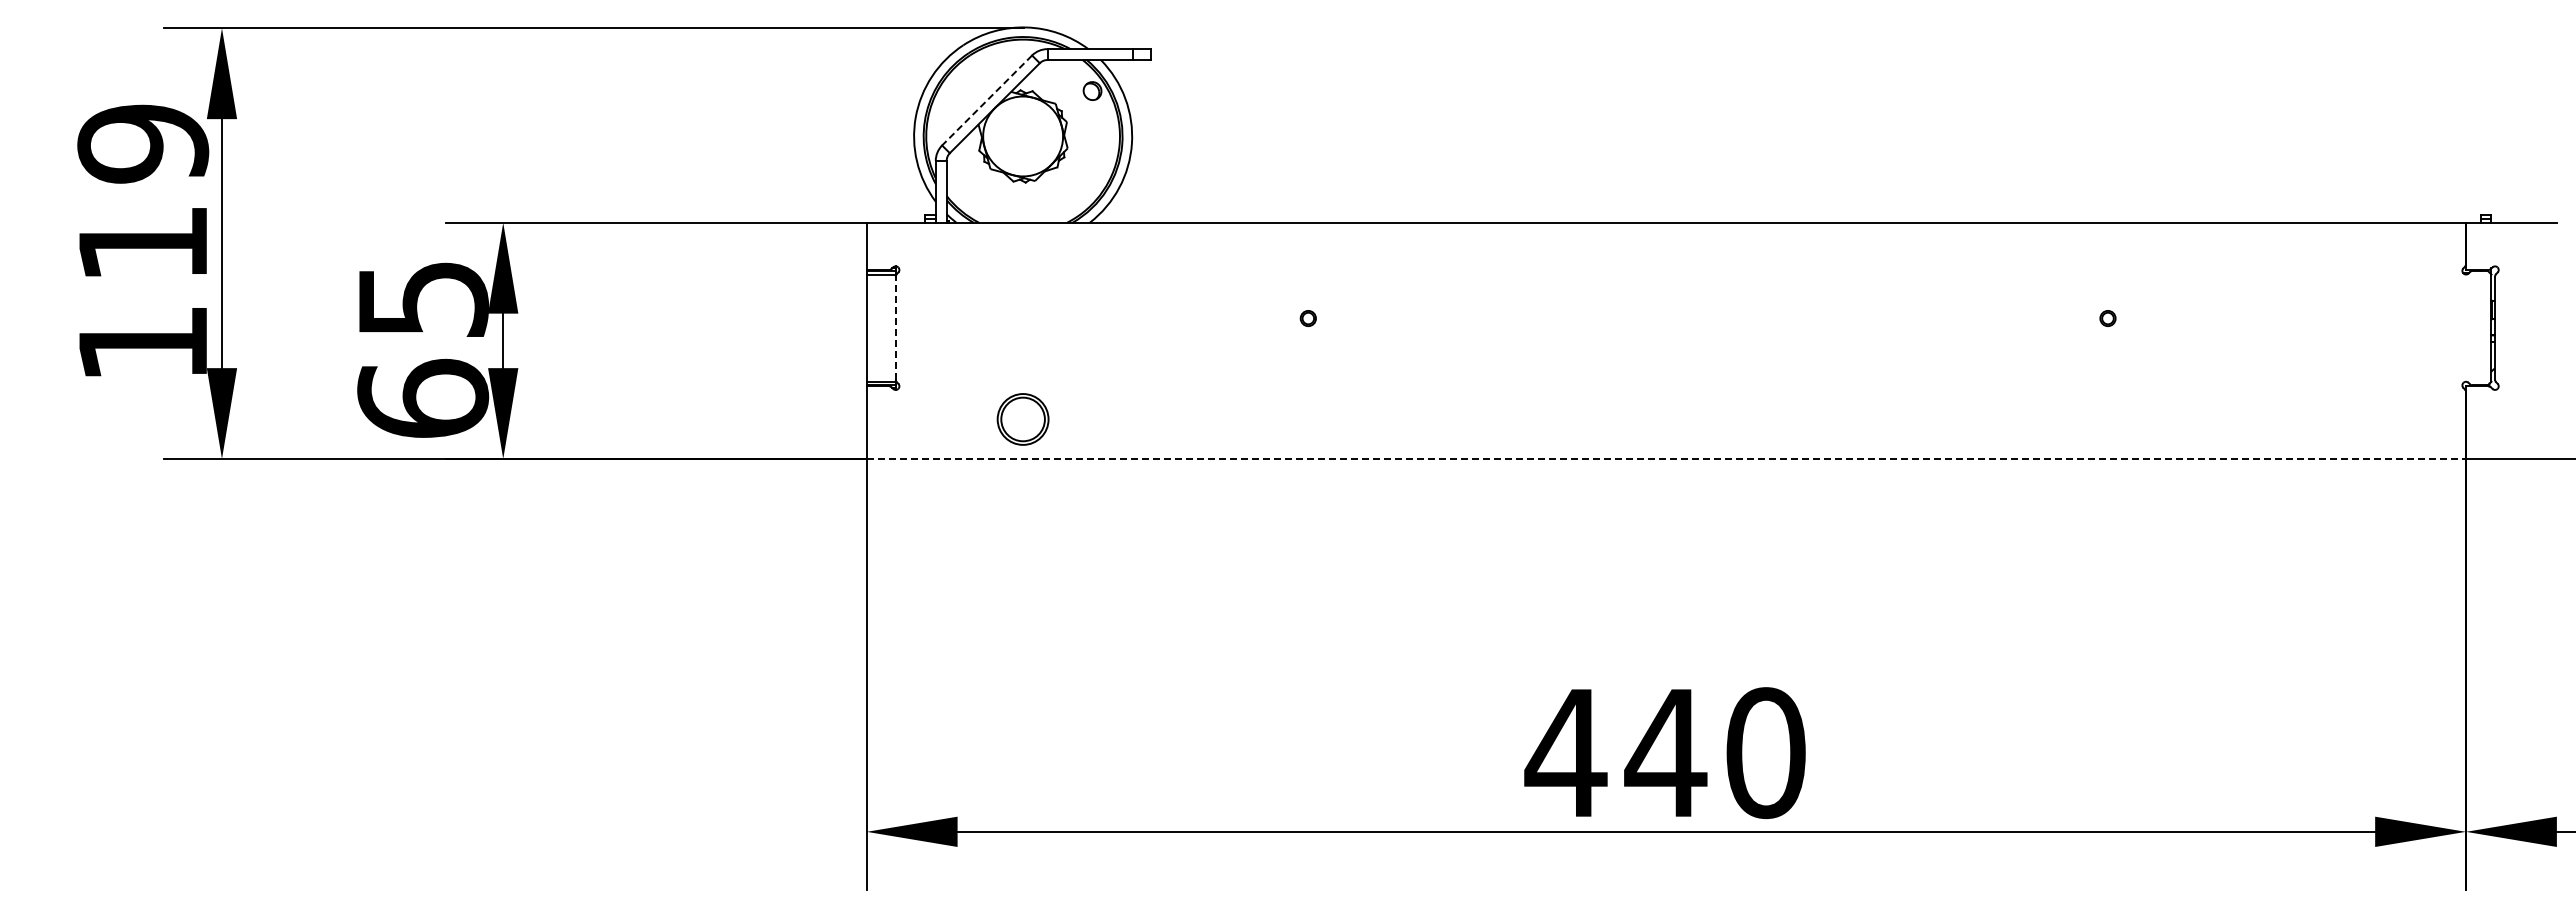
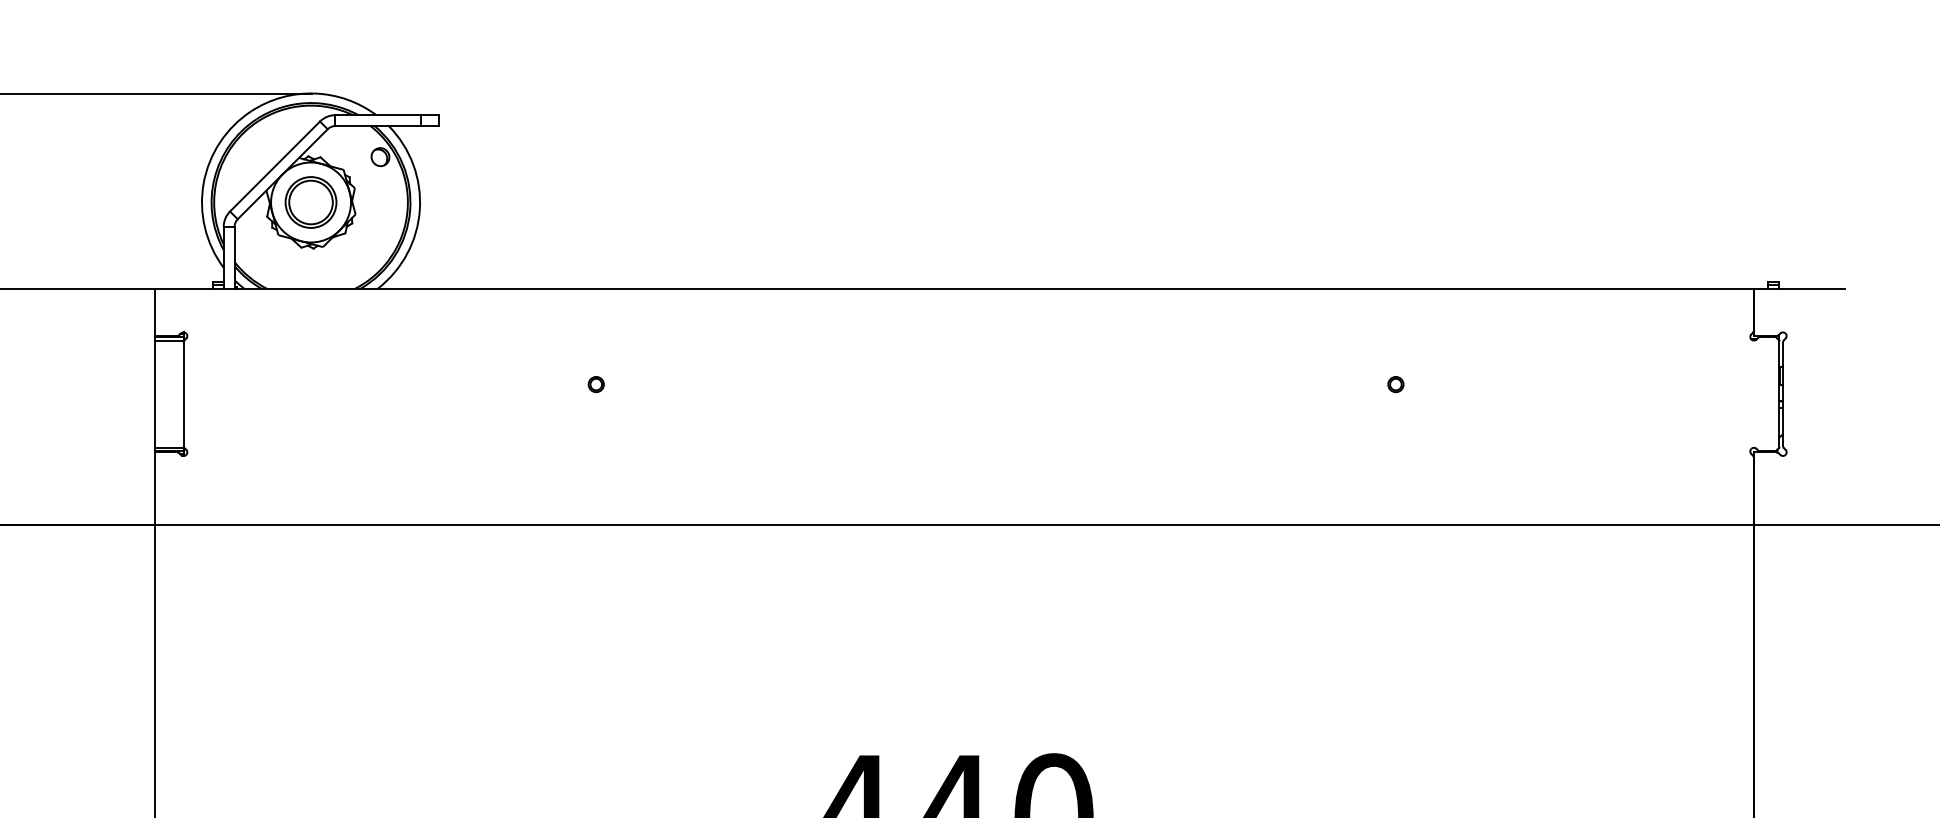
line: (987, 100) -> (275, 166), dashed -> solid
line: (895, 328) -> (183, 394), dashed -> solid
part: (1022, 419) -> (310, 202), moved
line: (1666, 459) -> (954, 525), dashed -> solid

